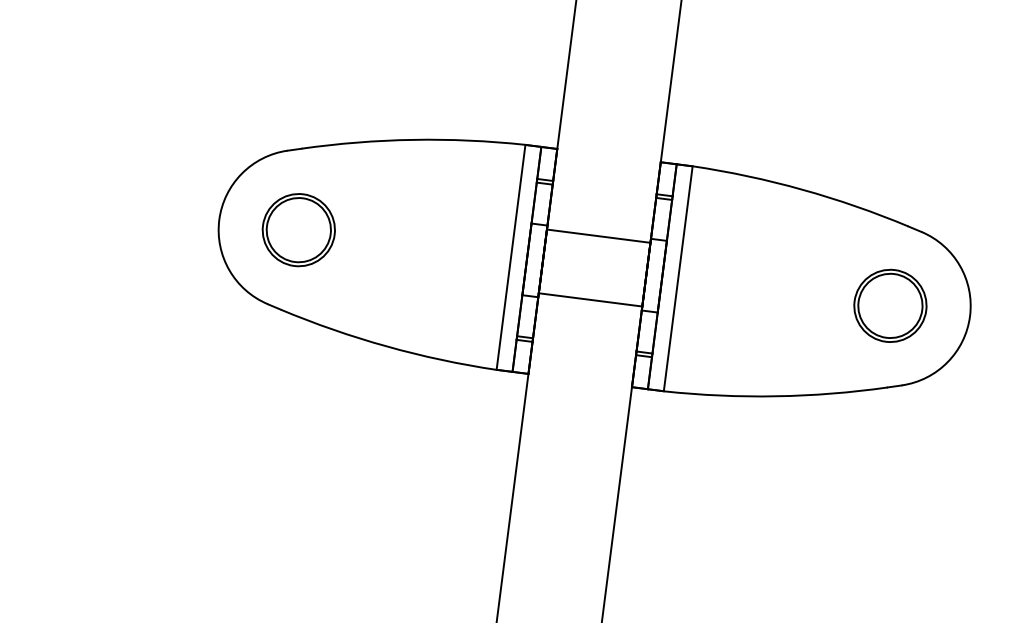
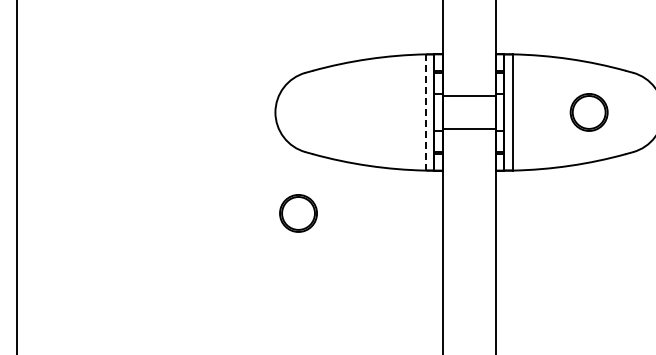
part: (298, 230) -> (298, 213), moved
line: (511, 255) -> (426, 111), solid -> dashed
part: (889, 305) -> (588, 112), moved

